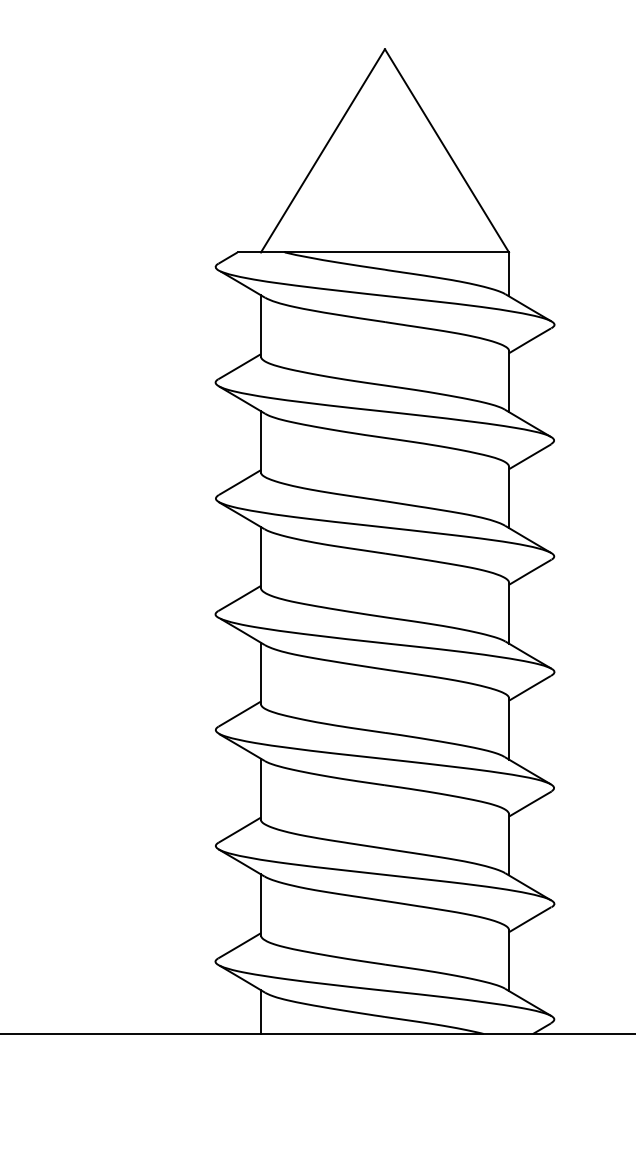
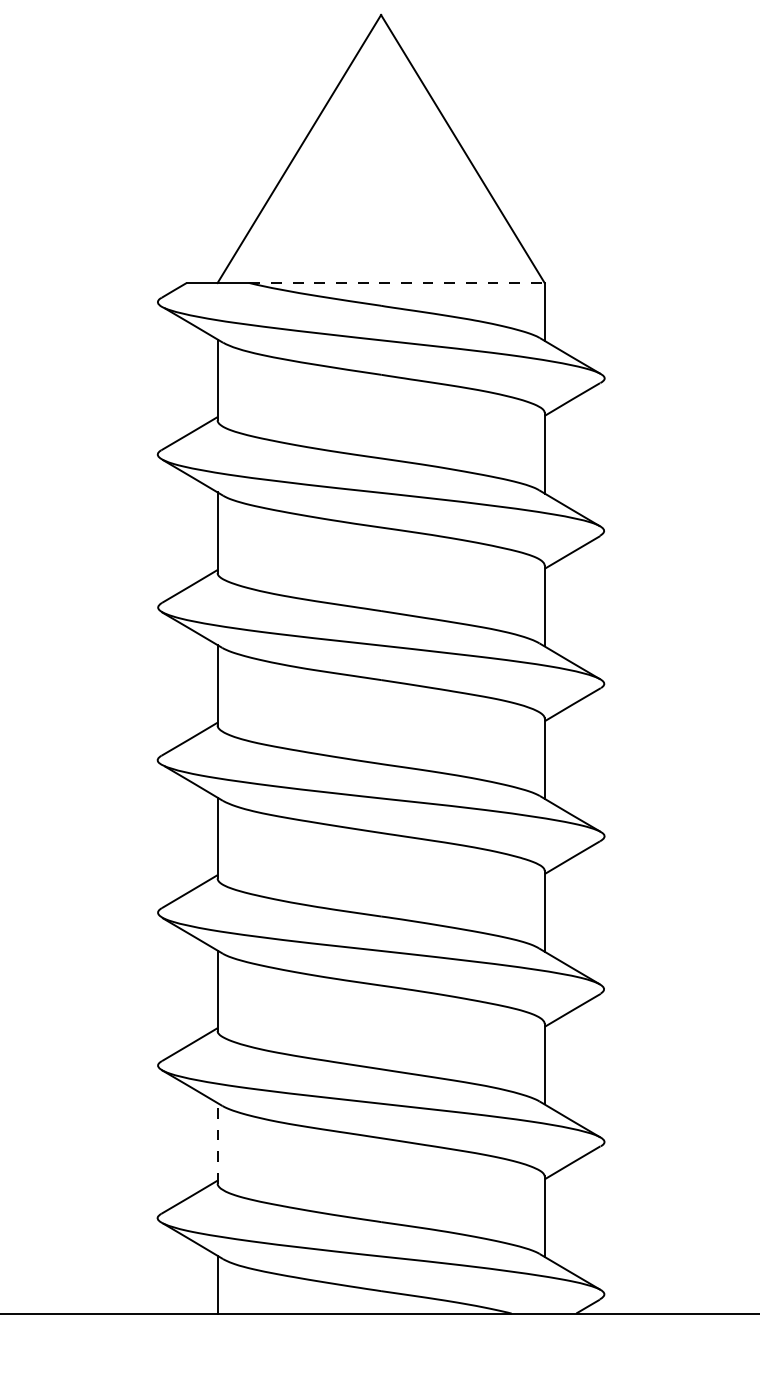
line: (397, 252) -> (397, 283), solid -> dashed
line: (260, 904) -> (216, 1142), solid -> dashed

